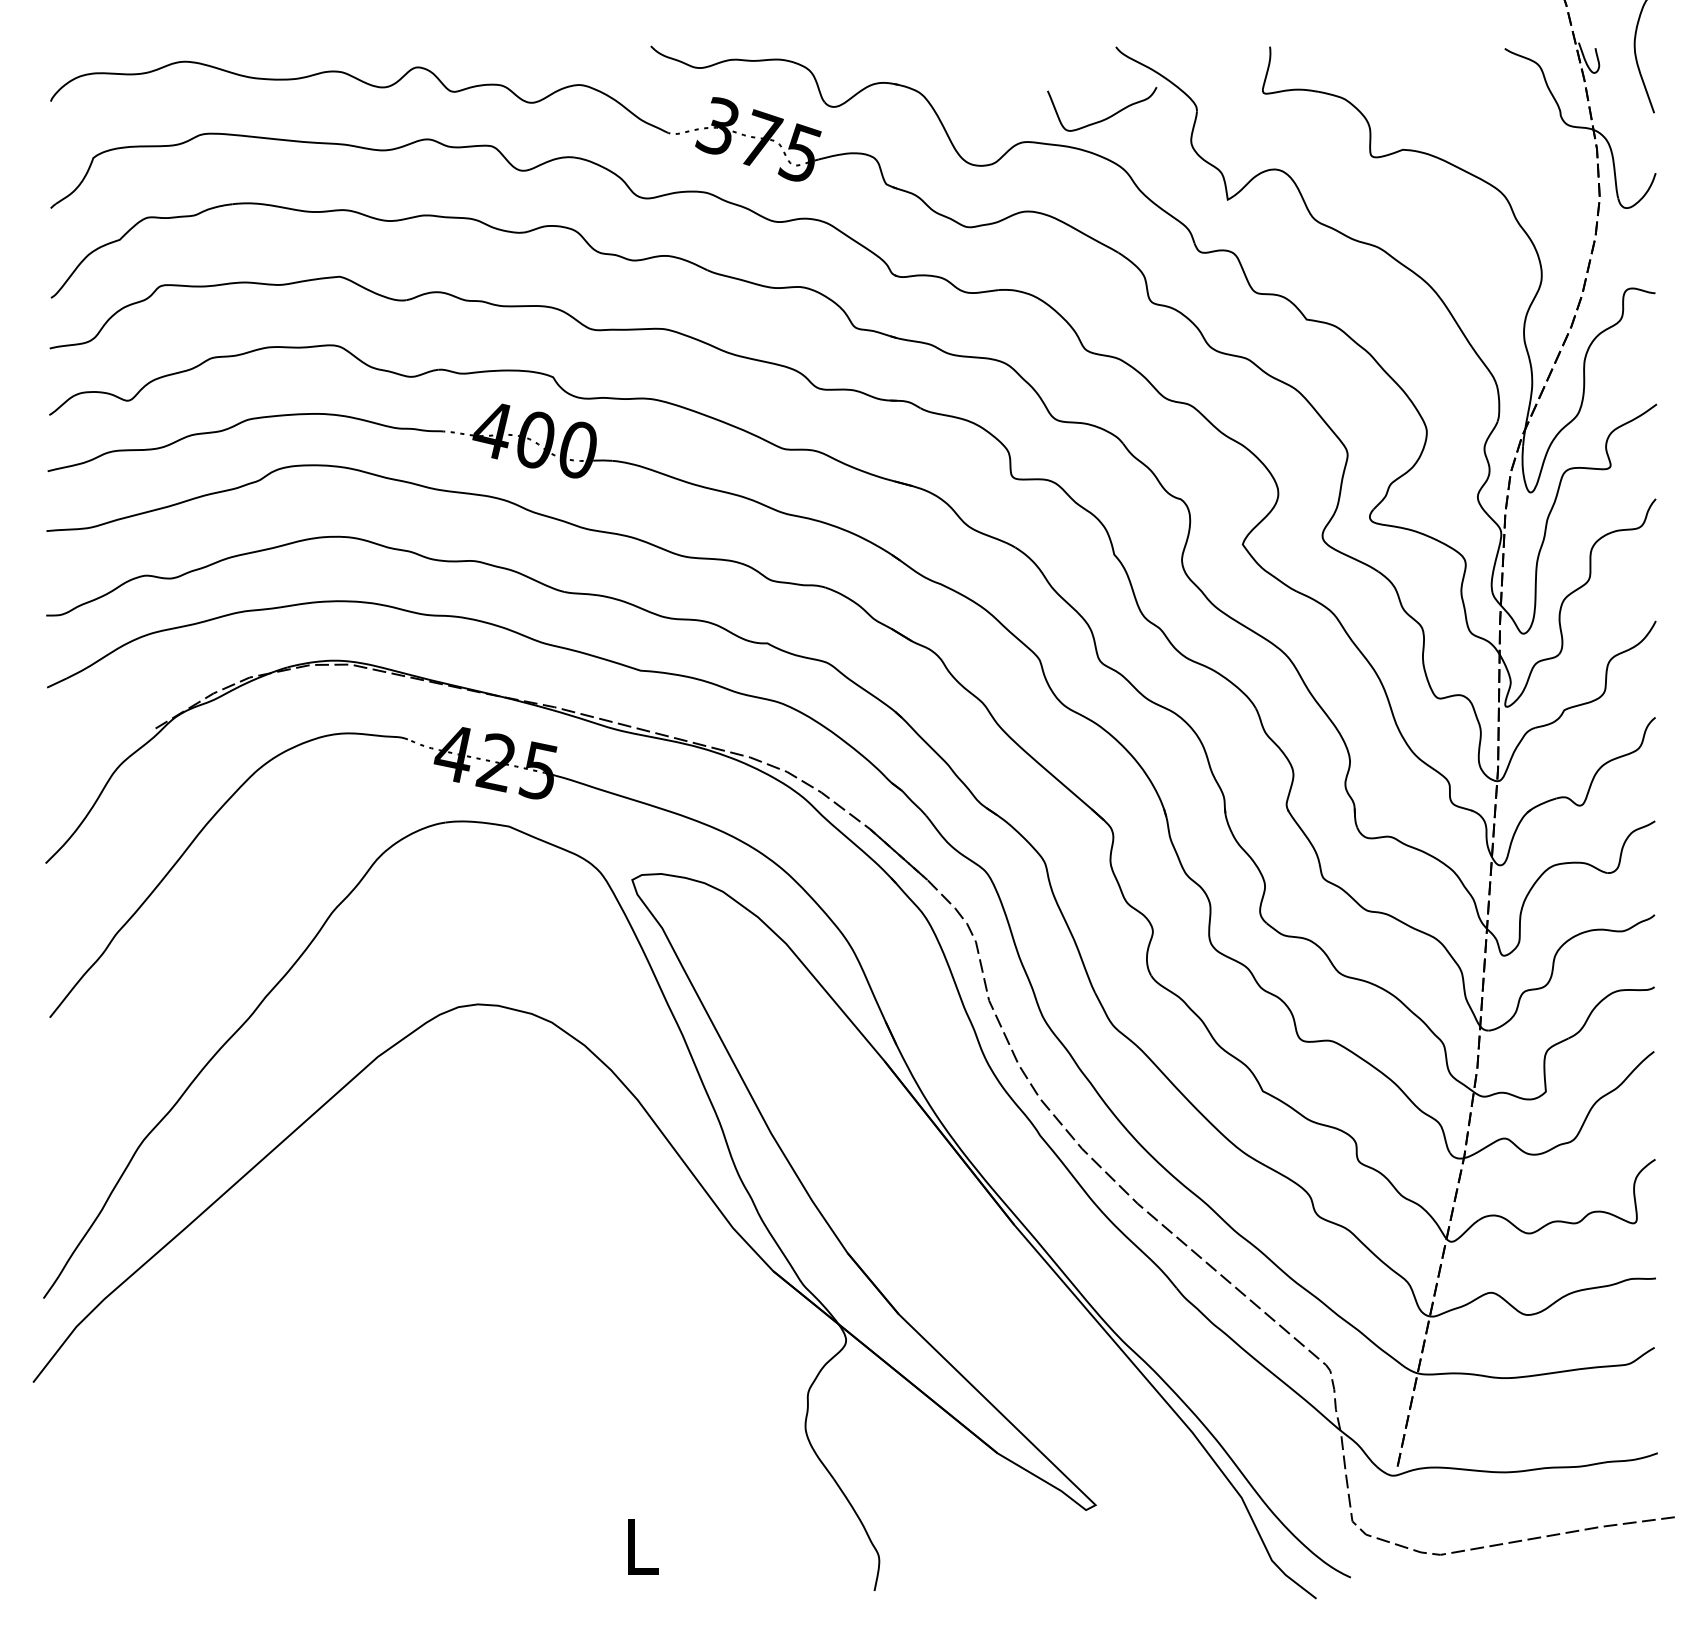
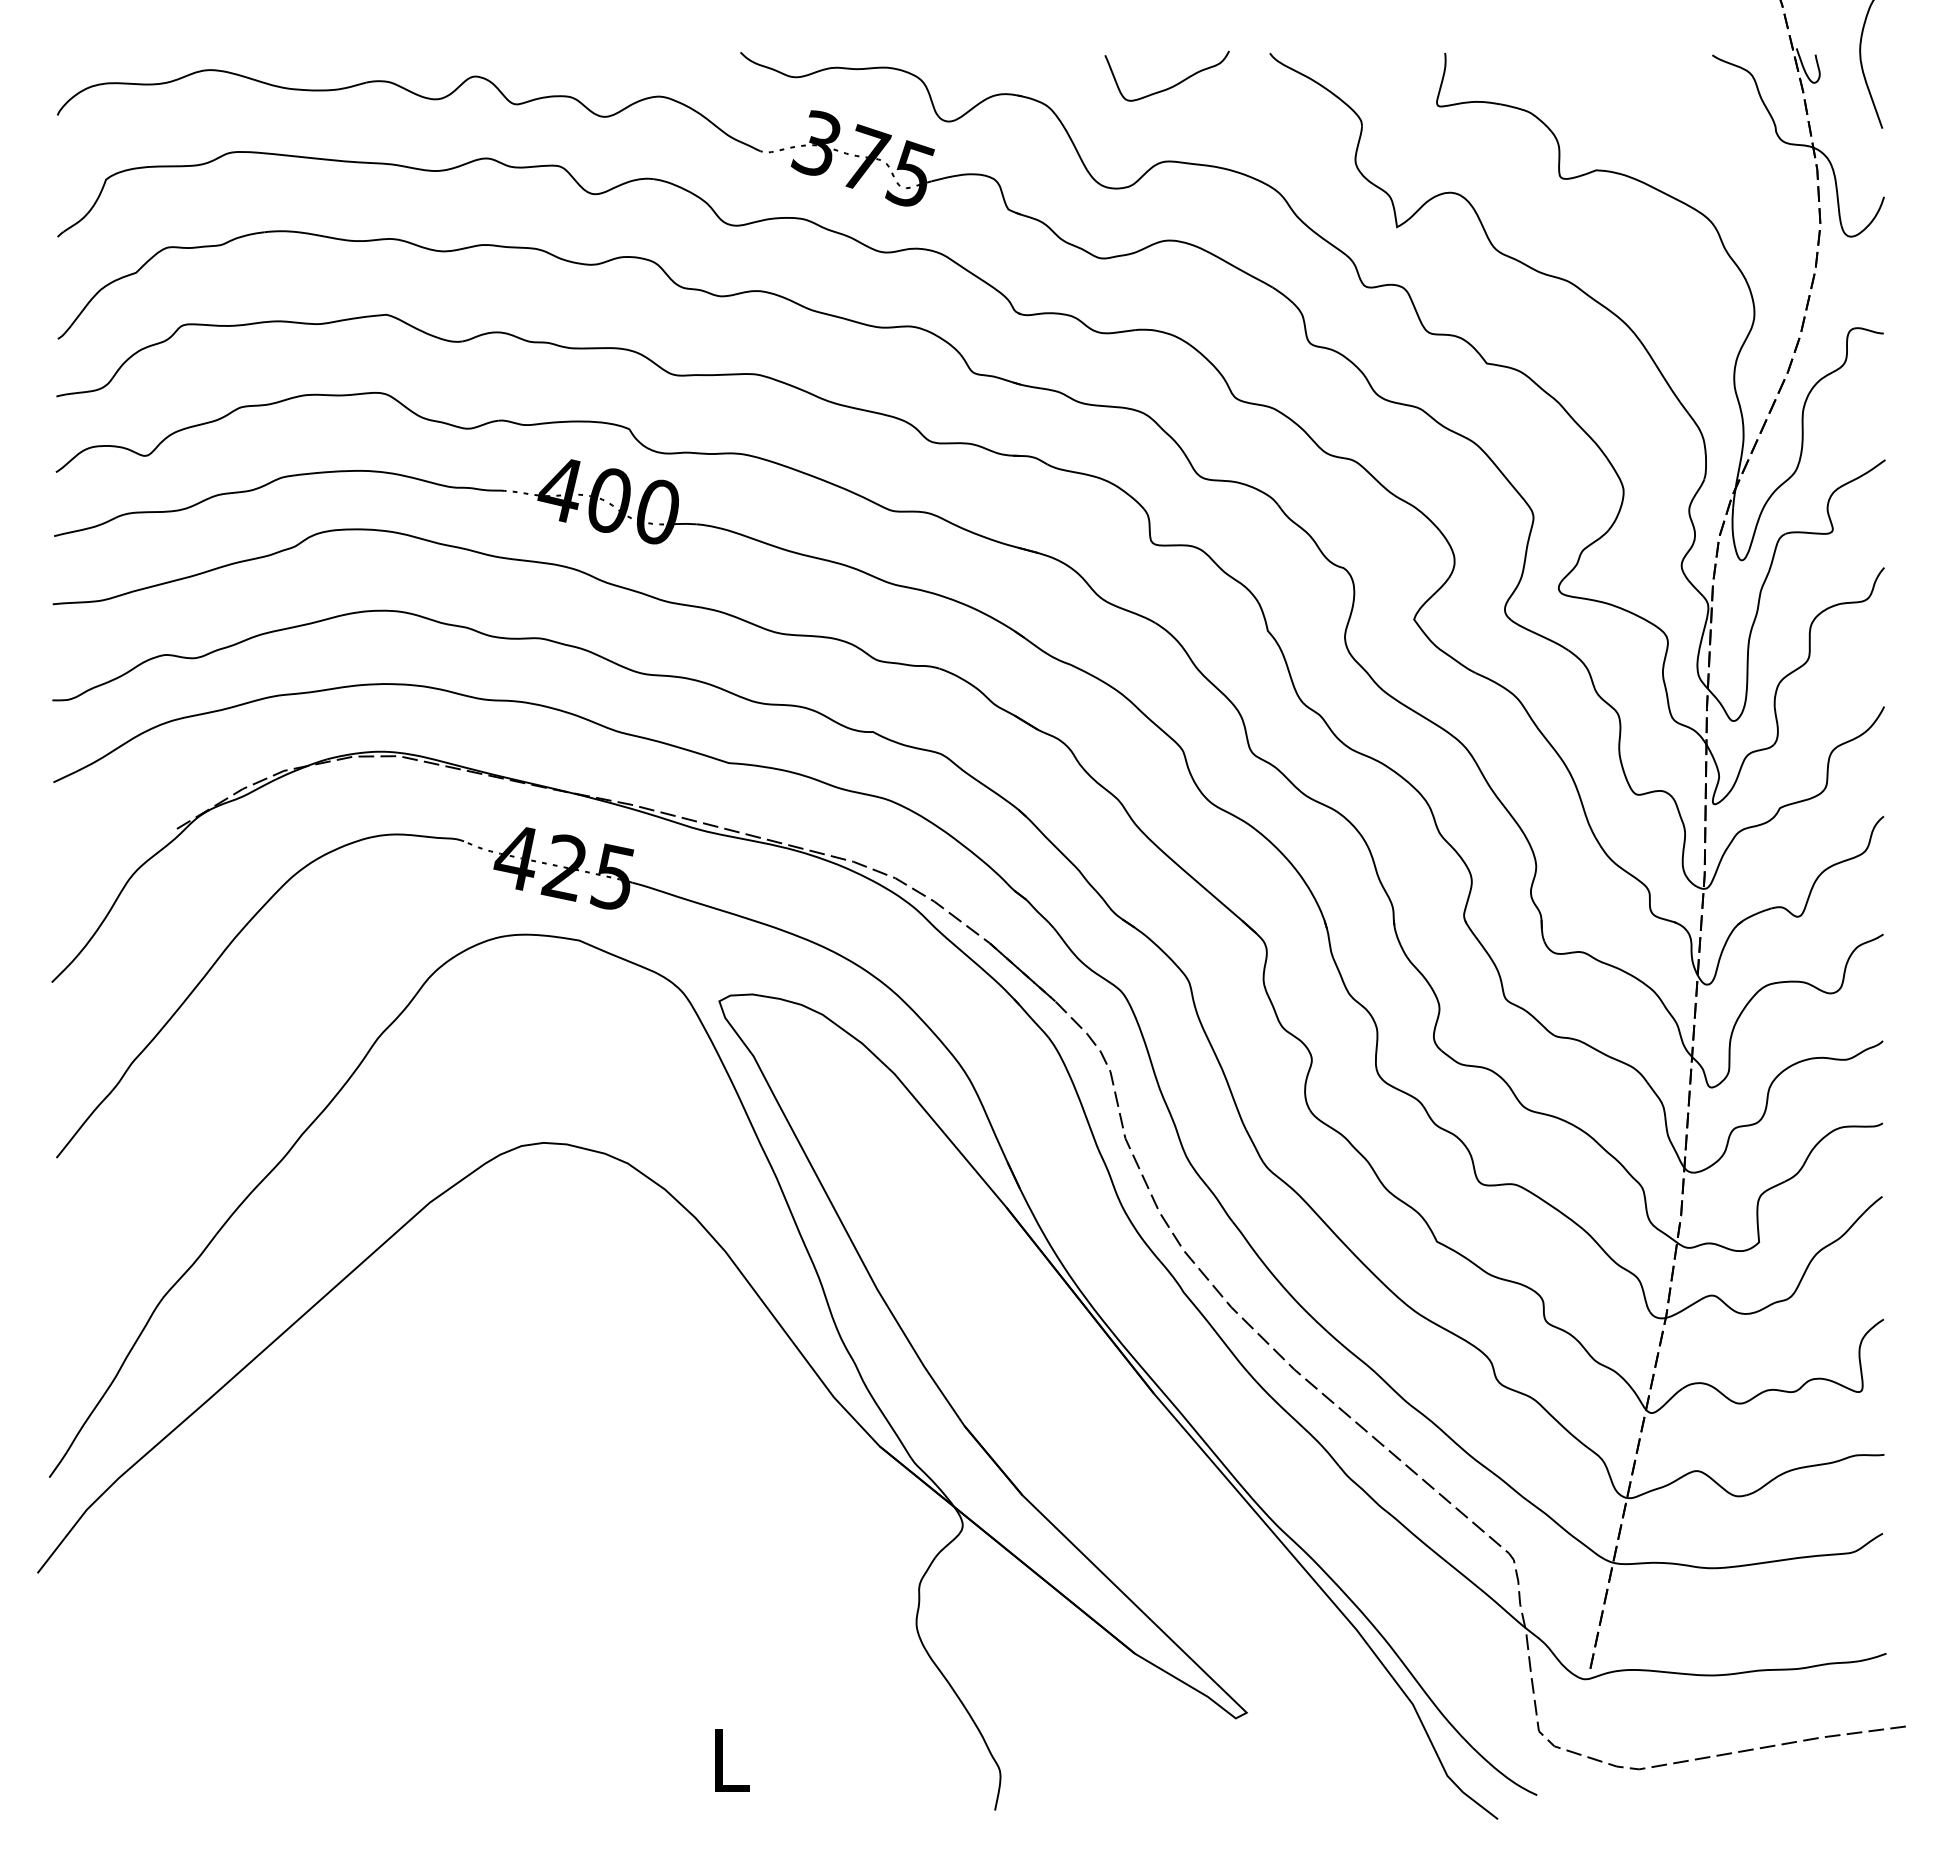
curve: (1105, 118) -> (1170, 86), moved

